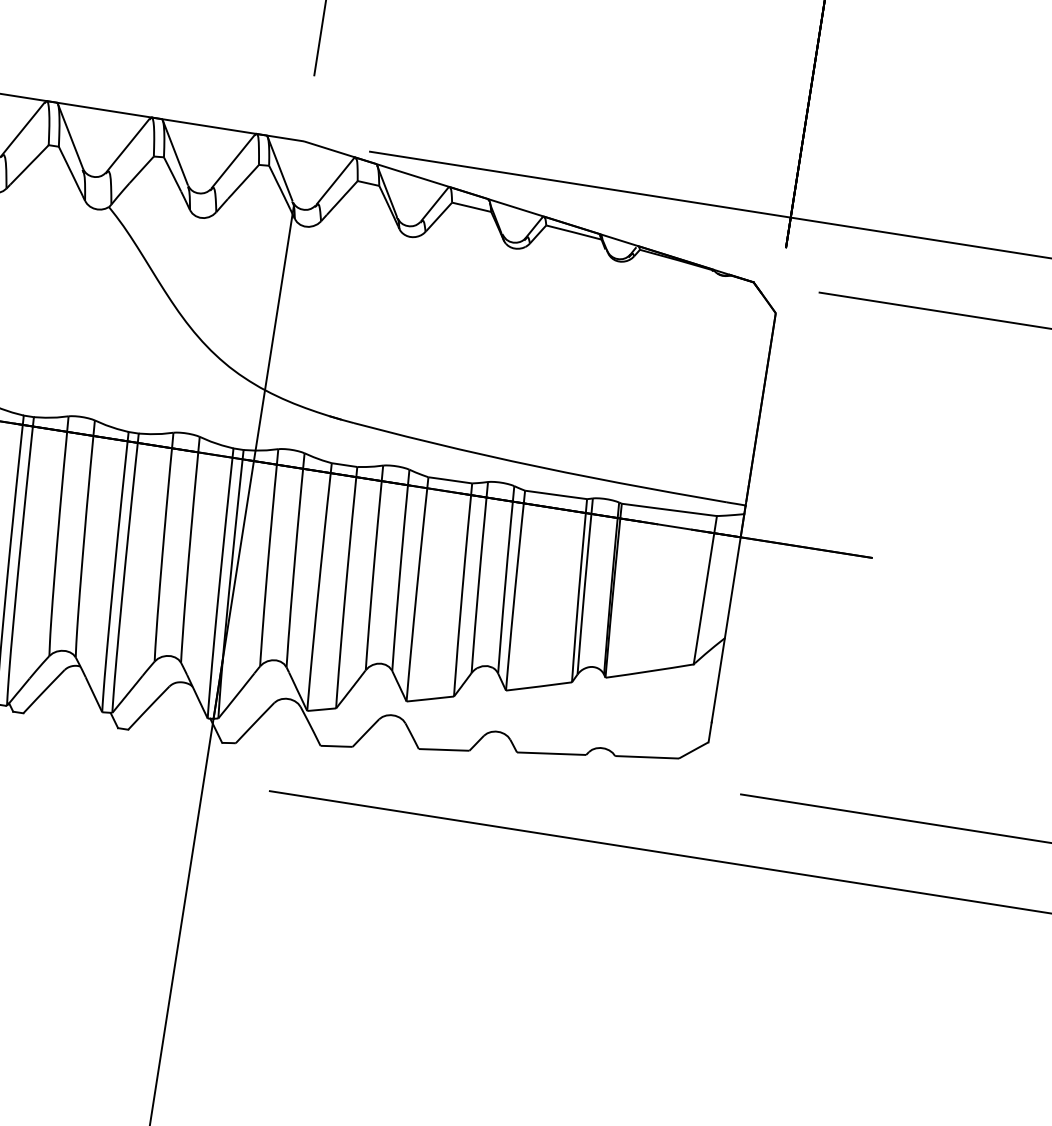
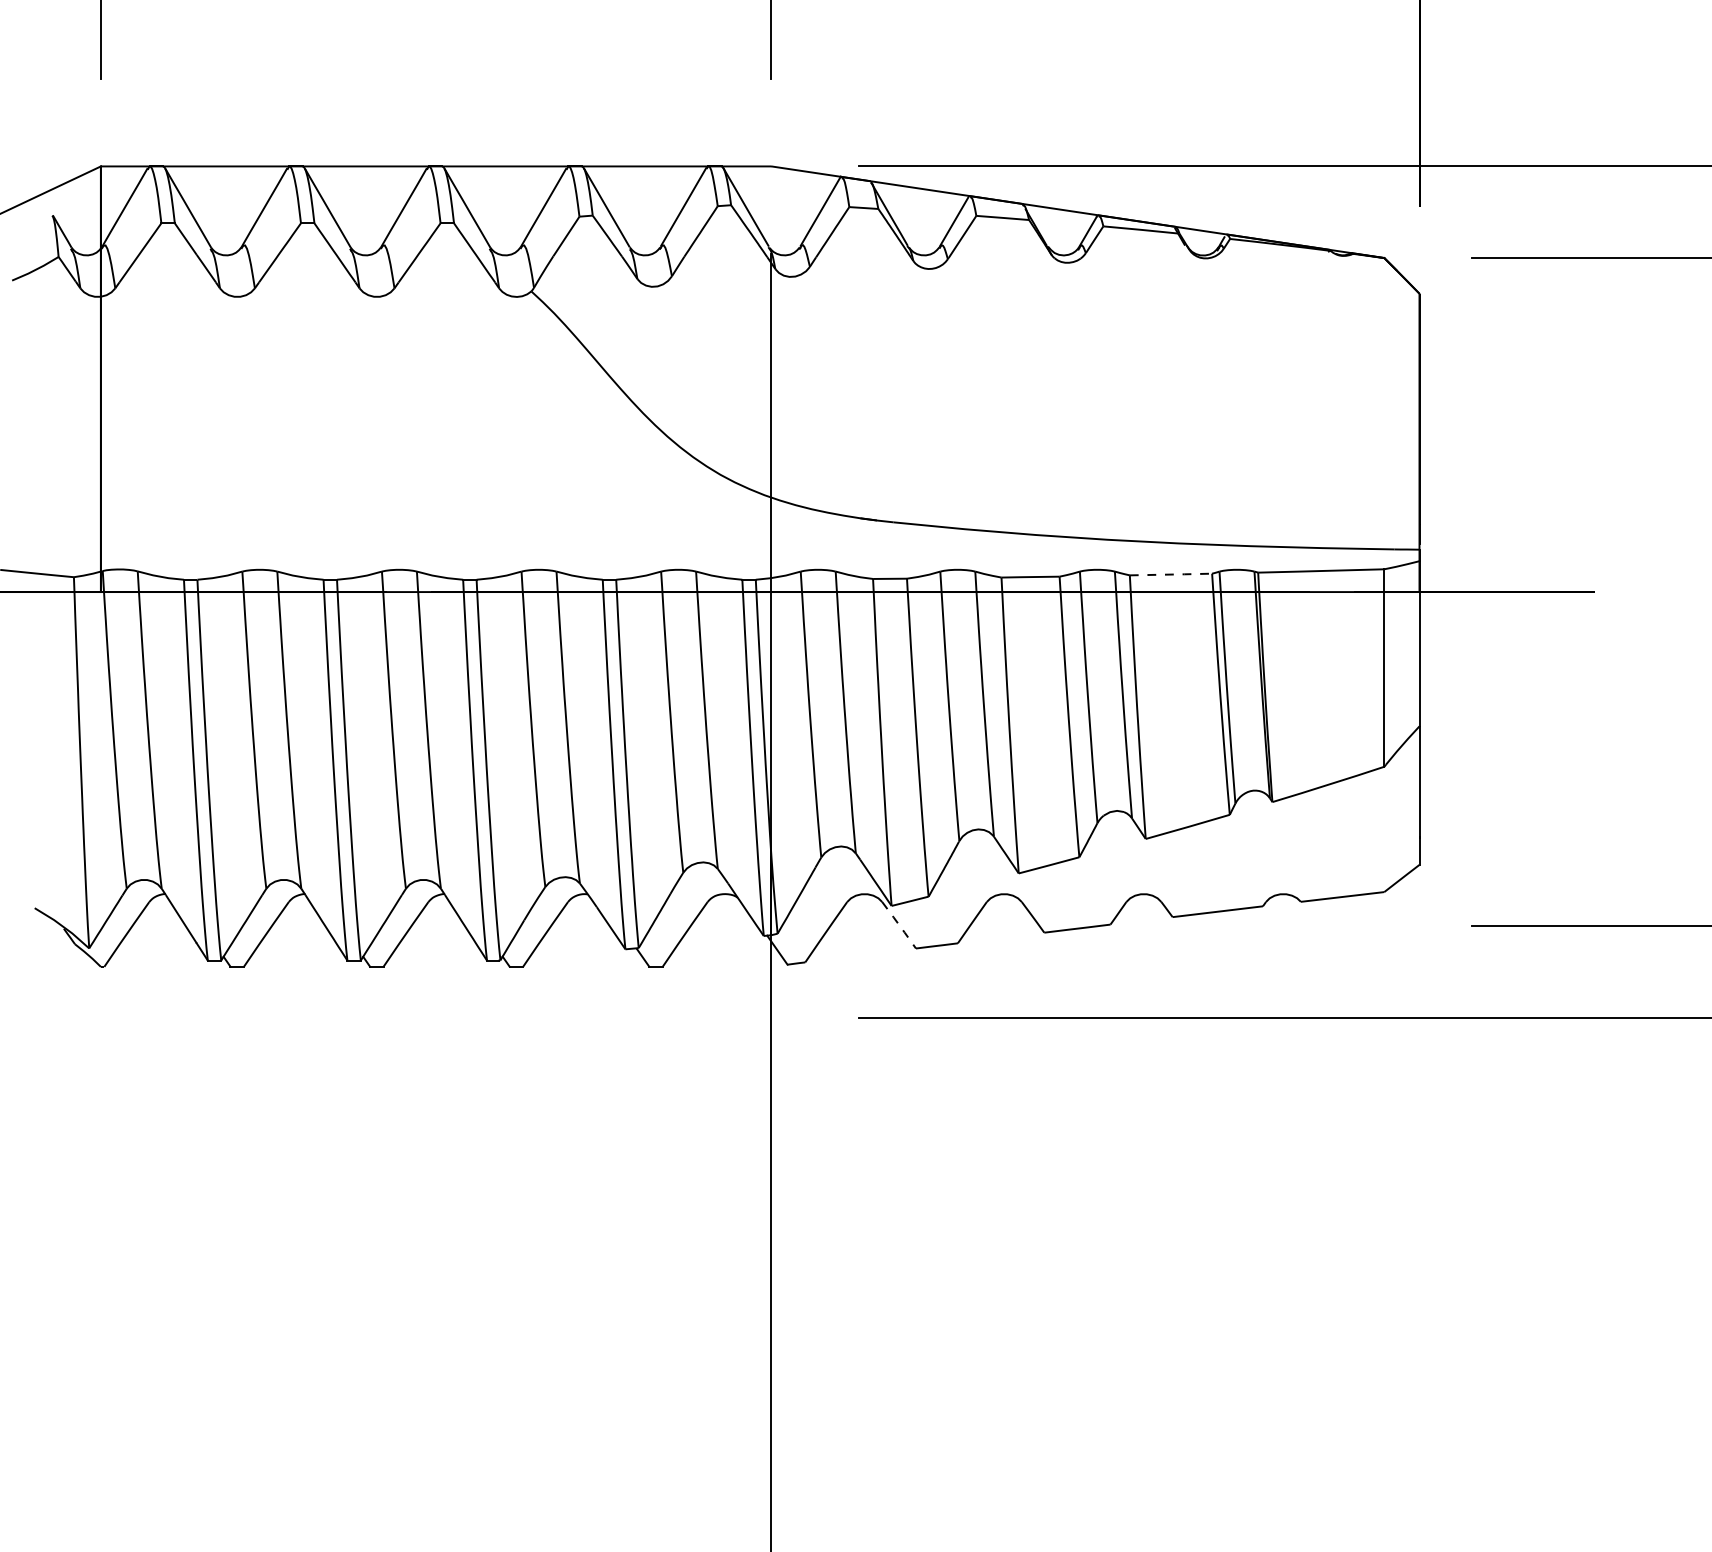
line: (555, 494) -> (1170, 574), solid -> dashed
line: (310, 726) -> (899, 925), solid -> dashed

